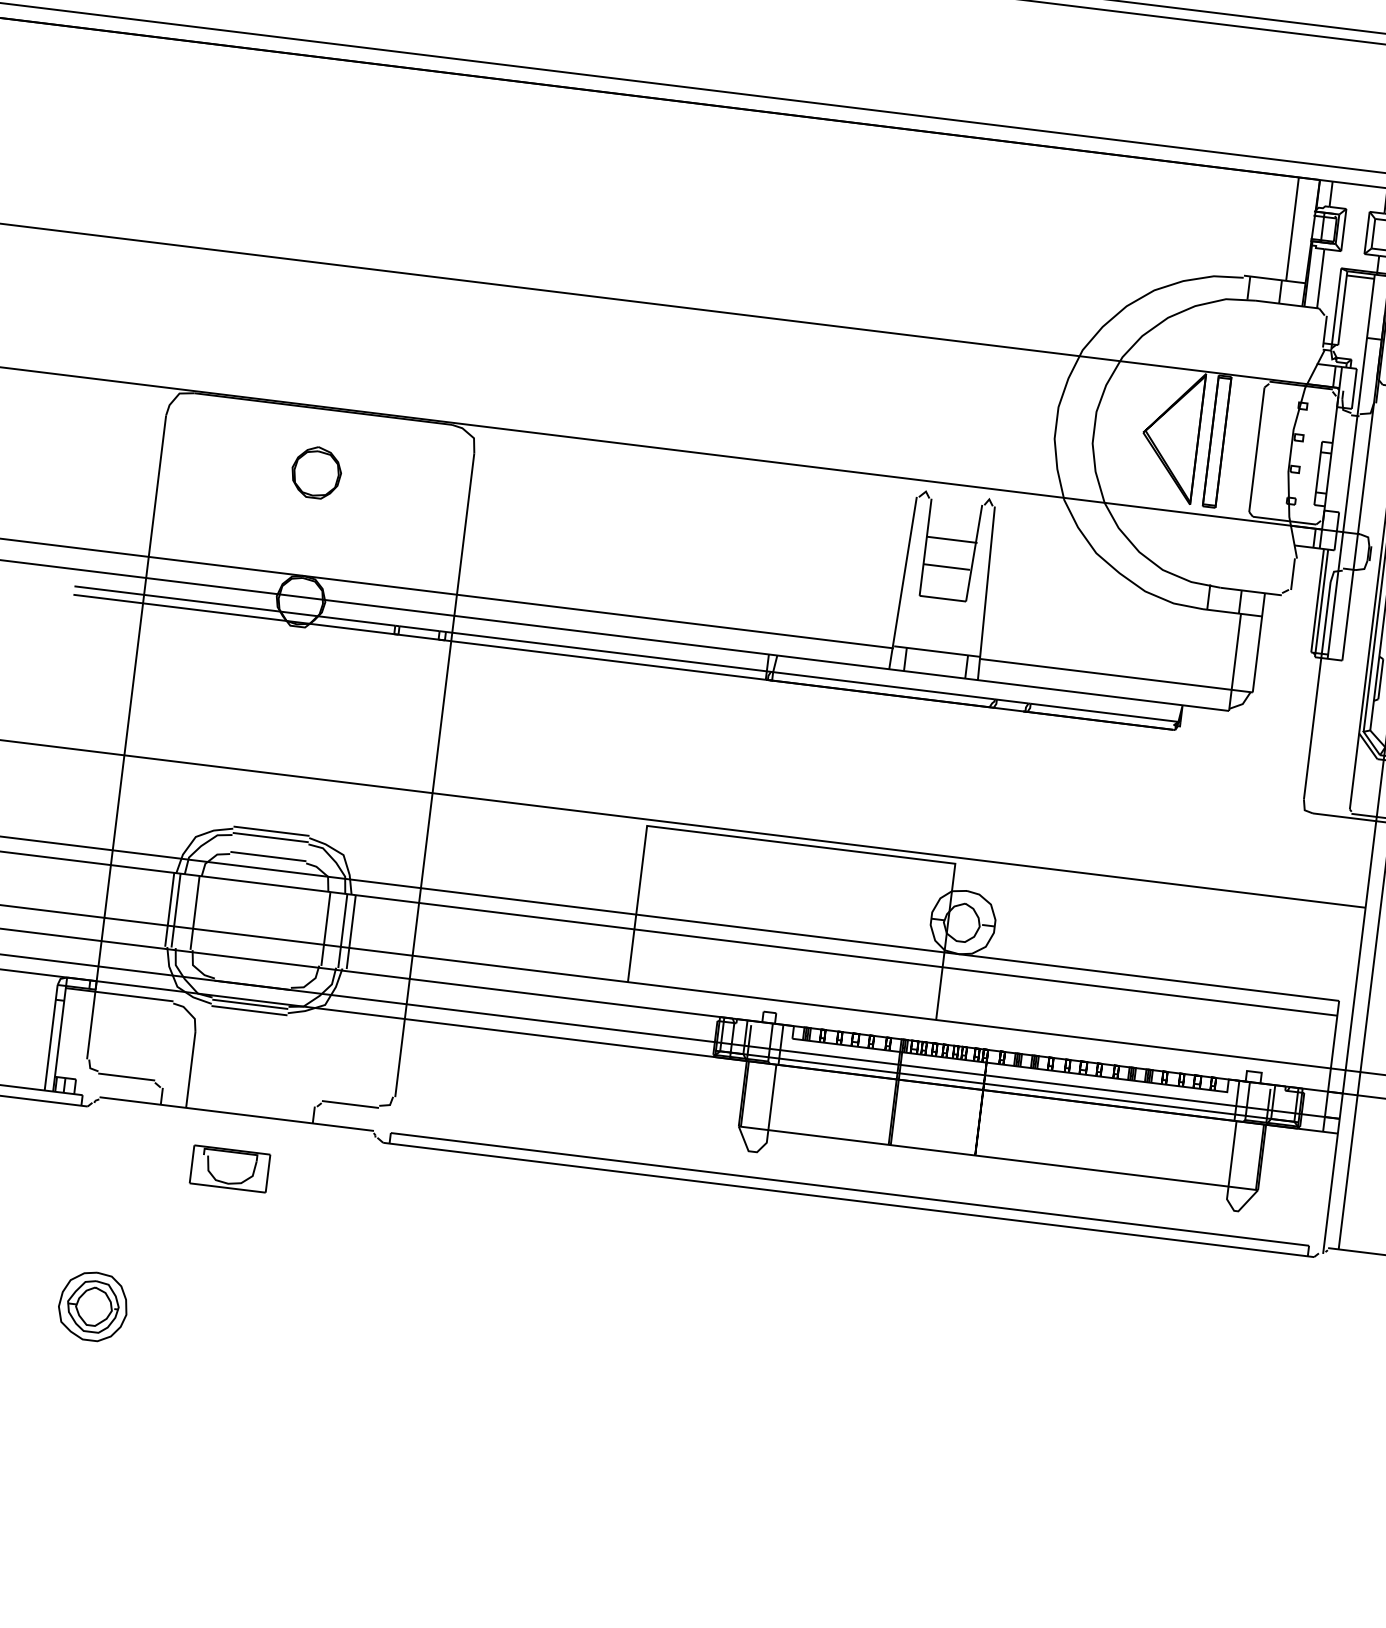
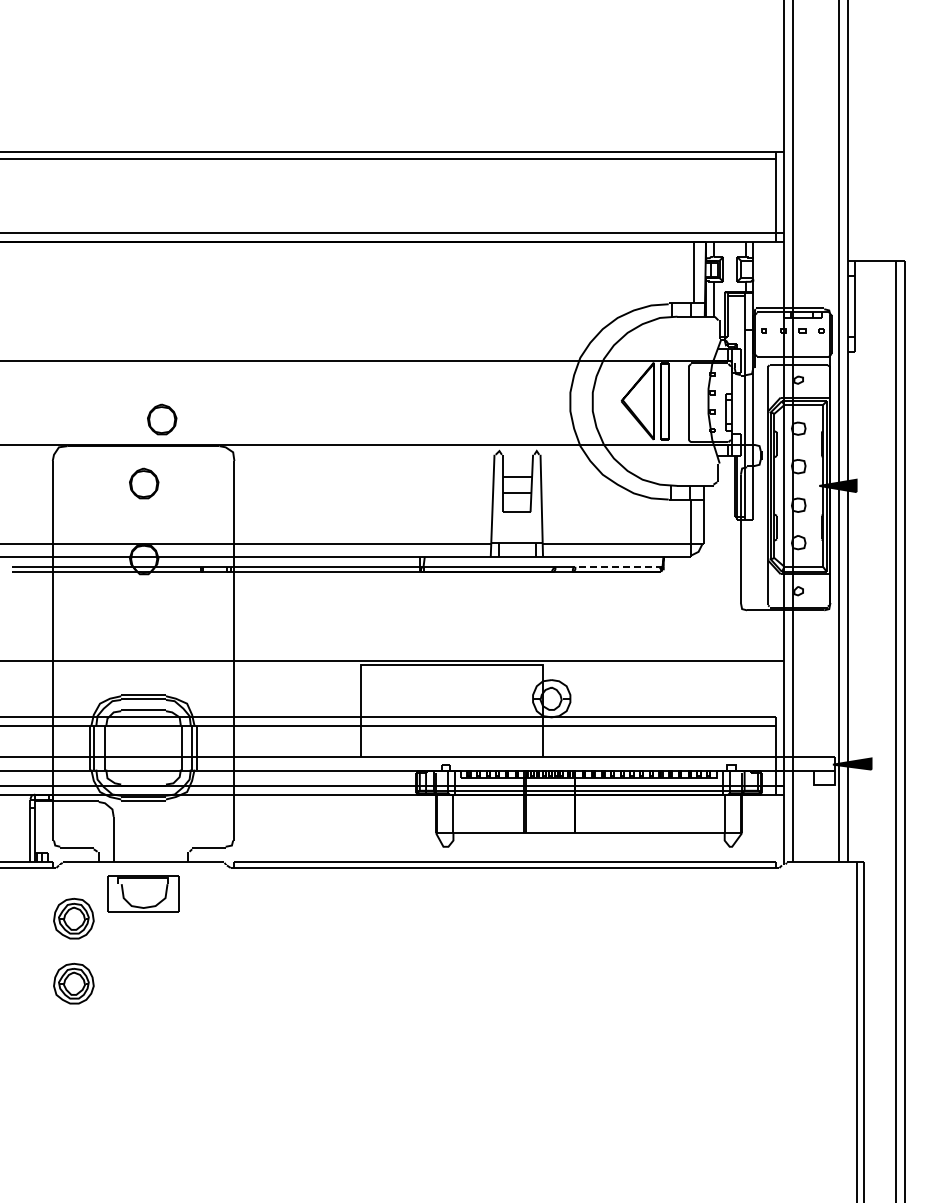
part: (360, 367) -> (162, 419), added
line: (1103, 712) -> (618, 566), solid -> dashed
part: (230, 1167) -> (143, 893), size x1.6
part: (106, 1195) -> (73, 918), added

